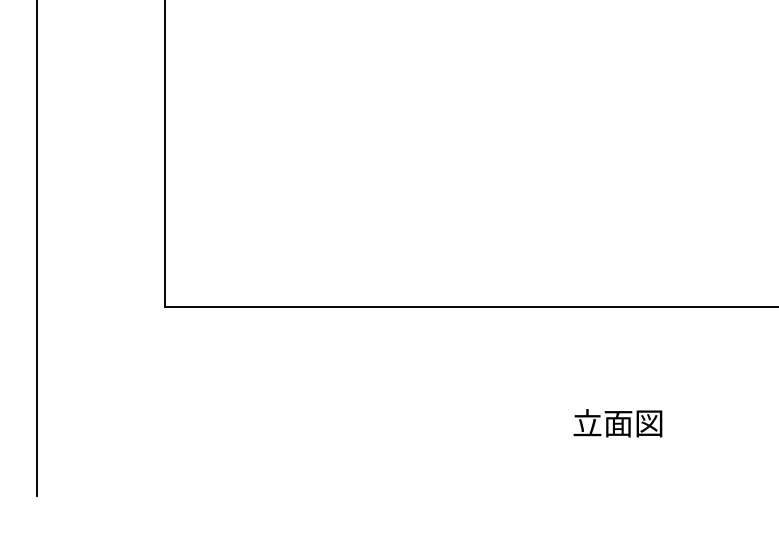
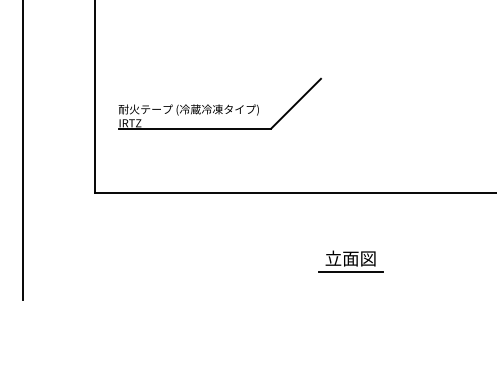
part: (385, 148) -> (219, 103), added
line: (617, 446) -> (350, 271), added

